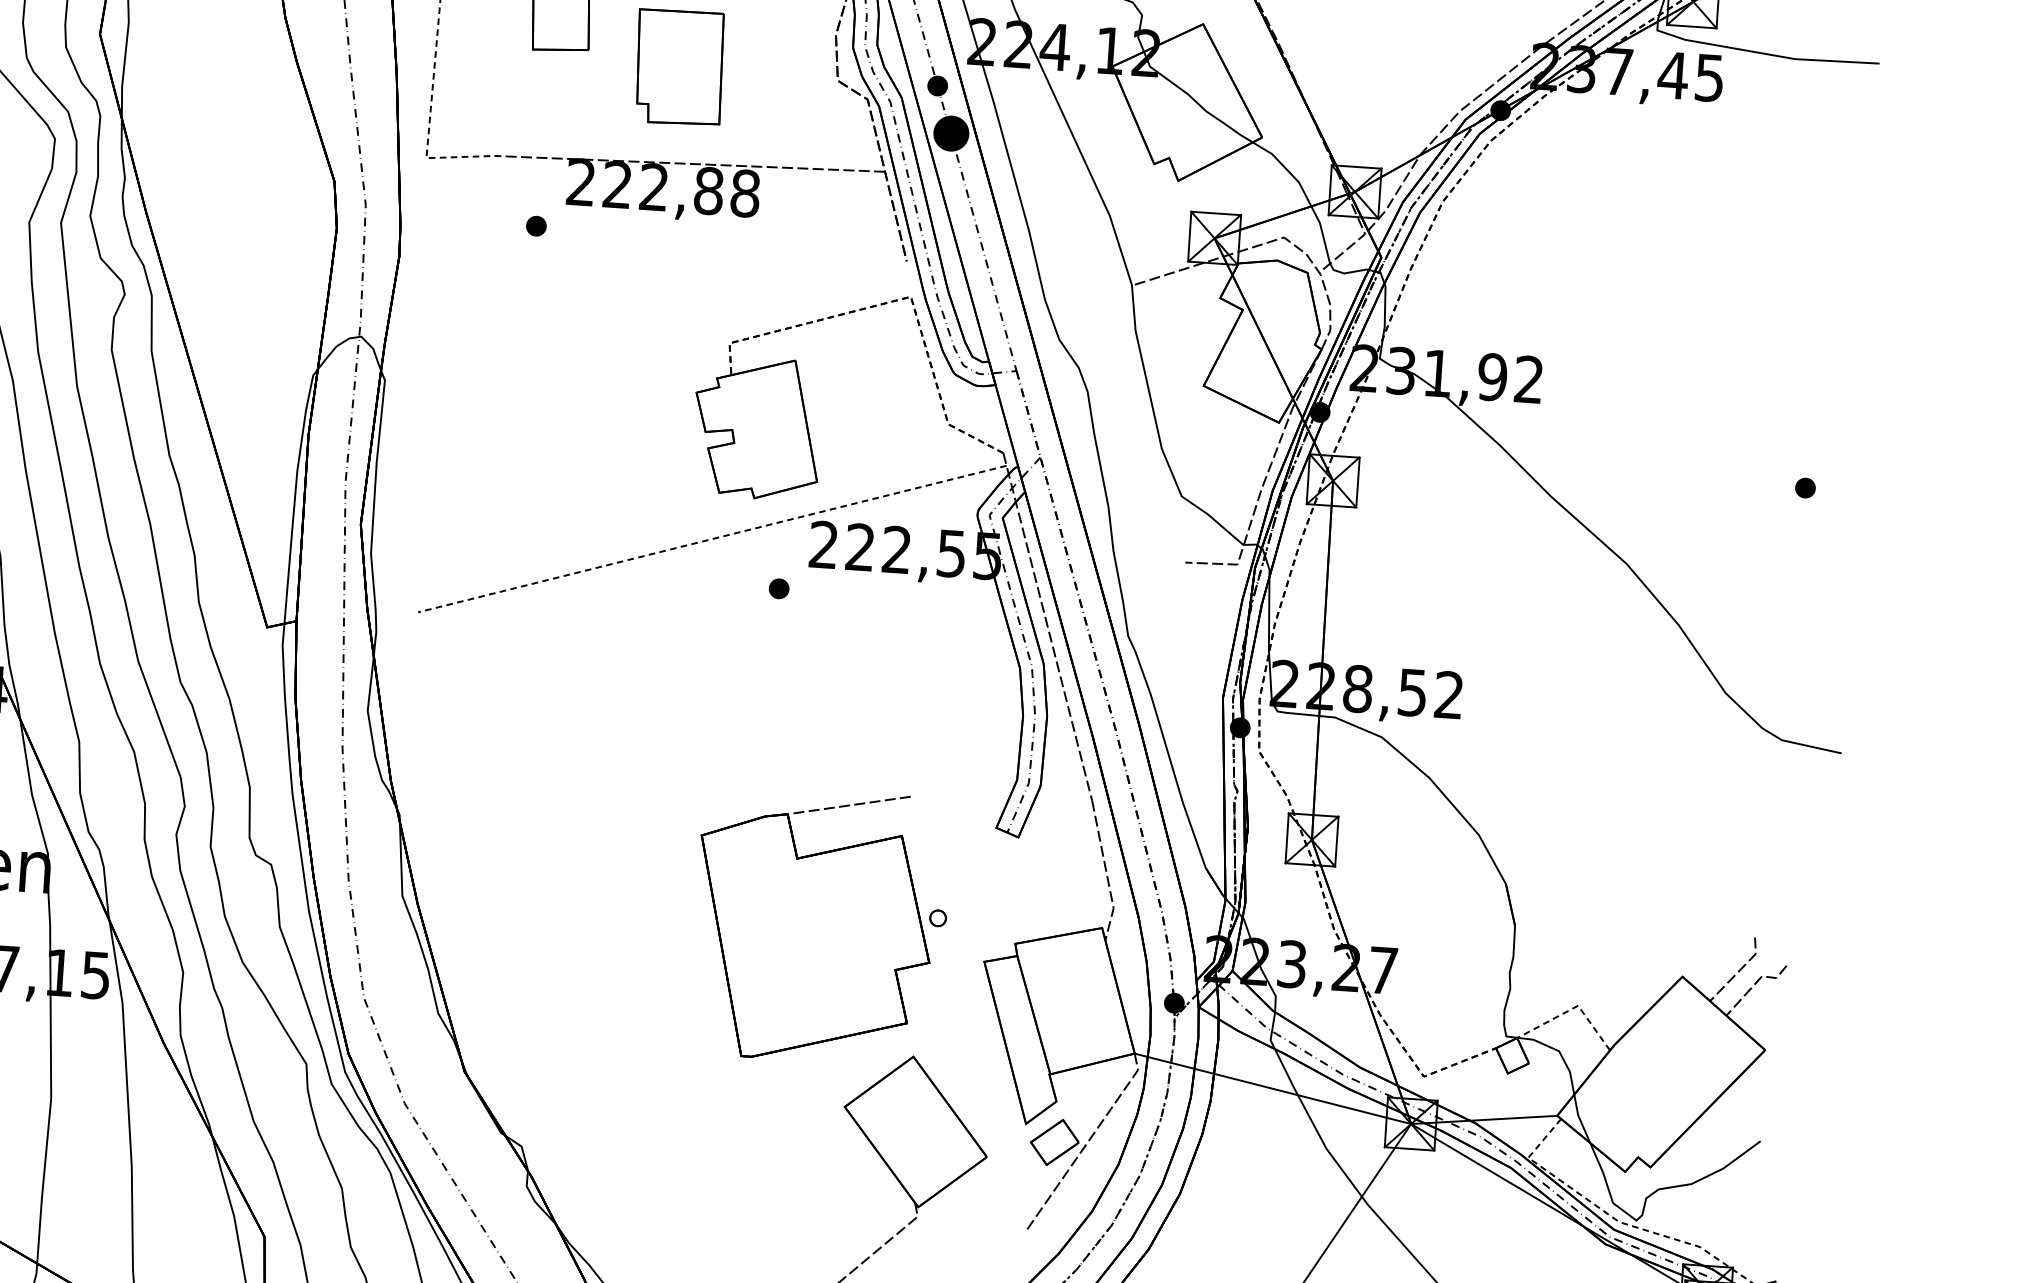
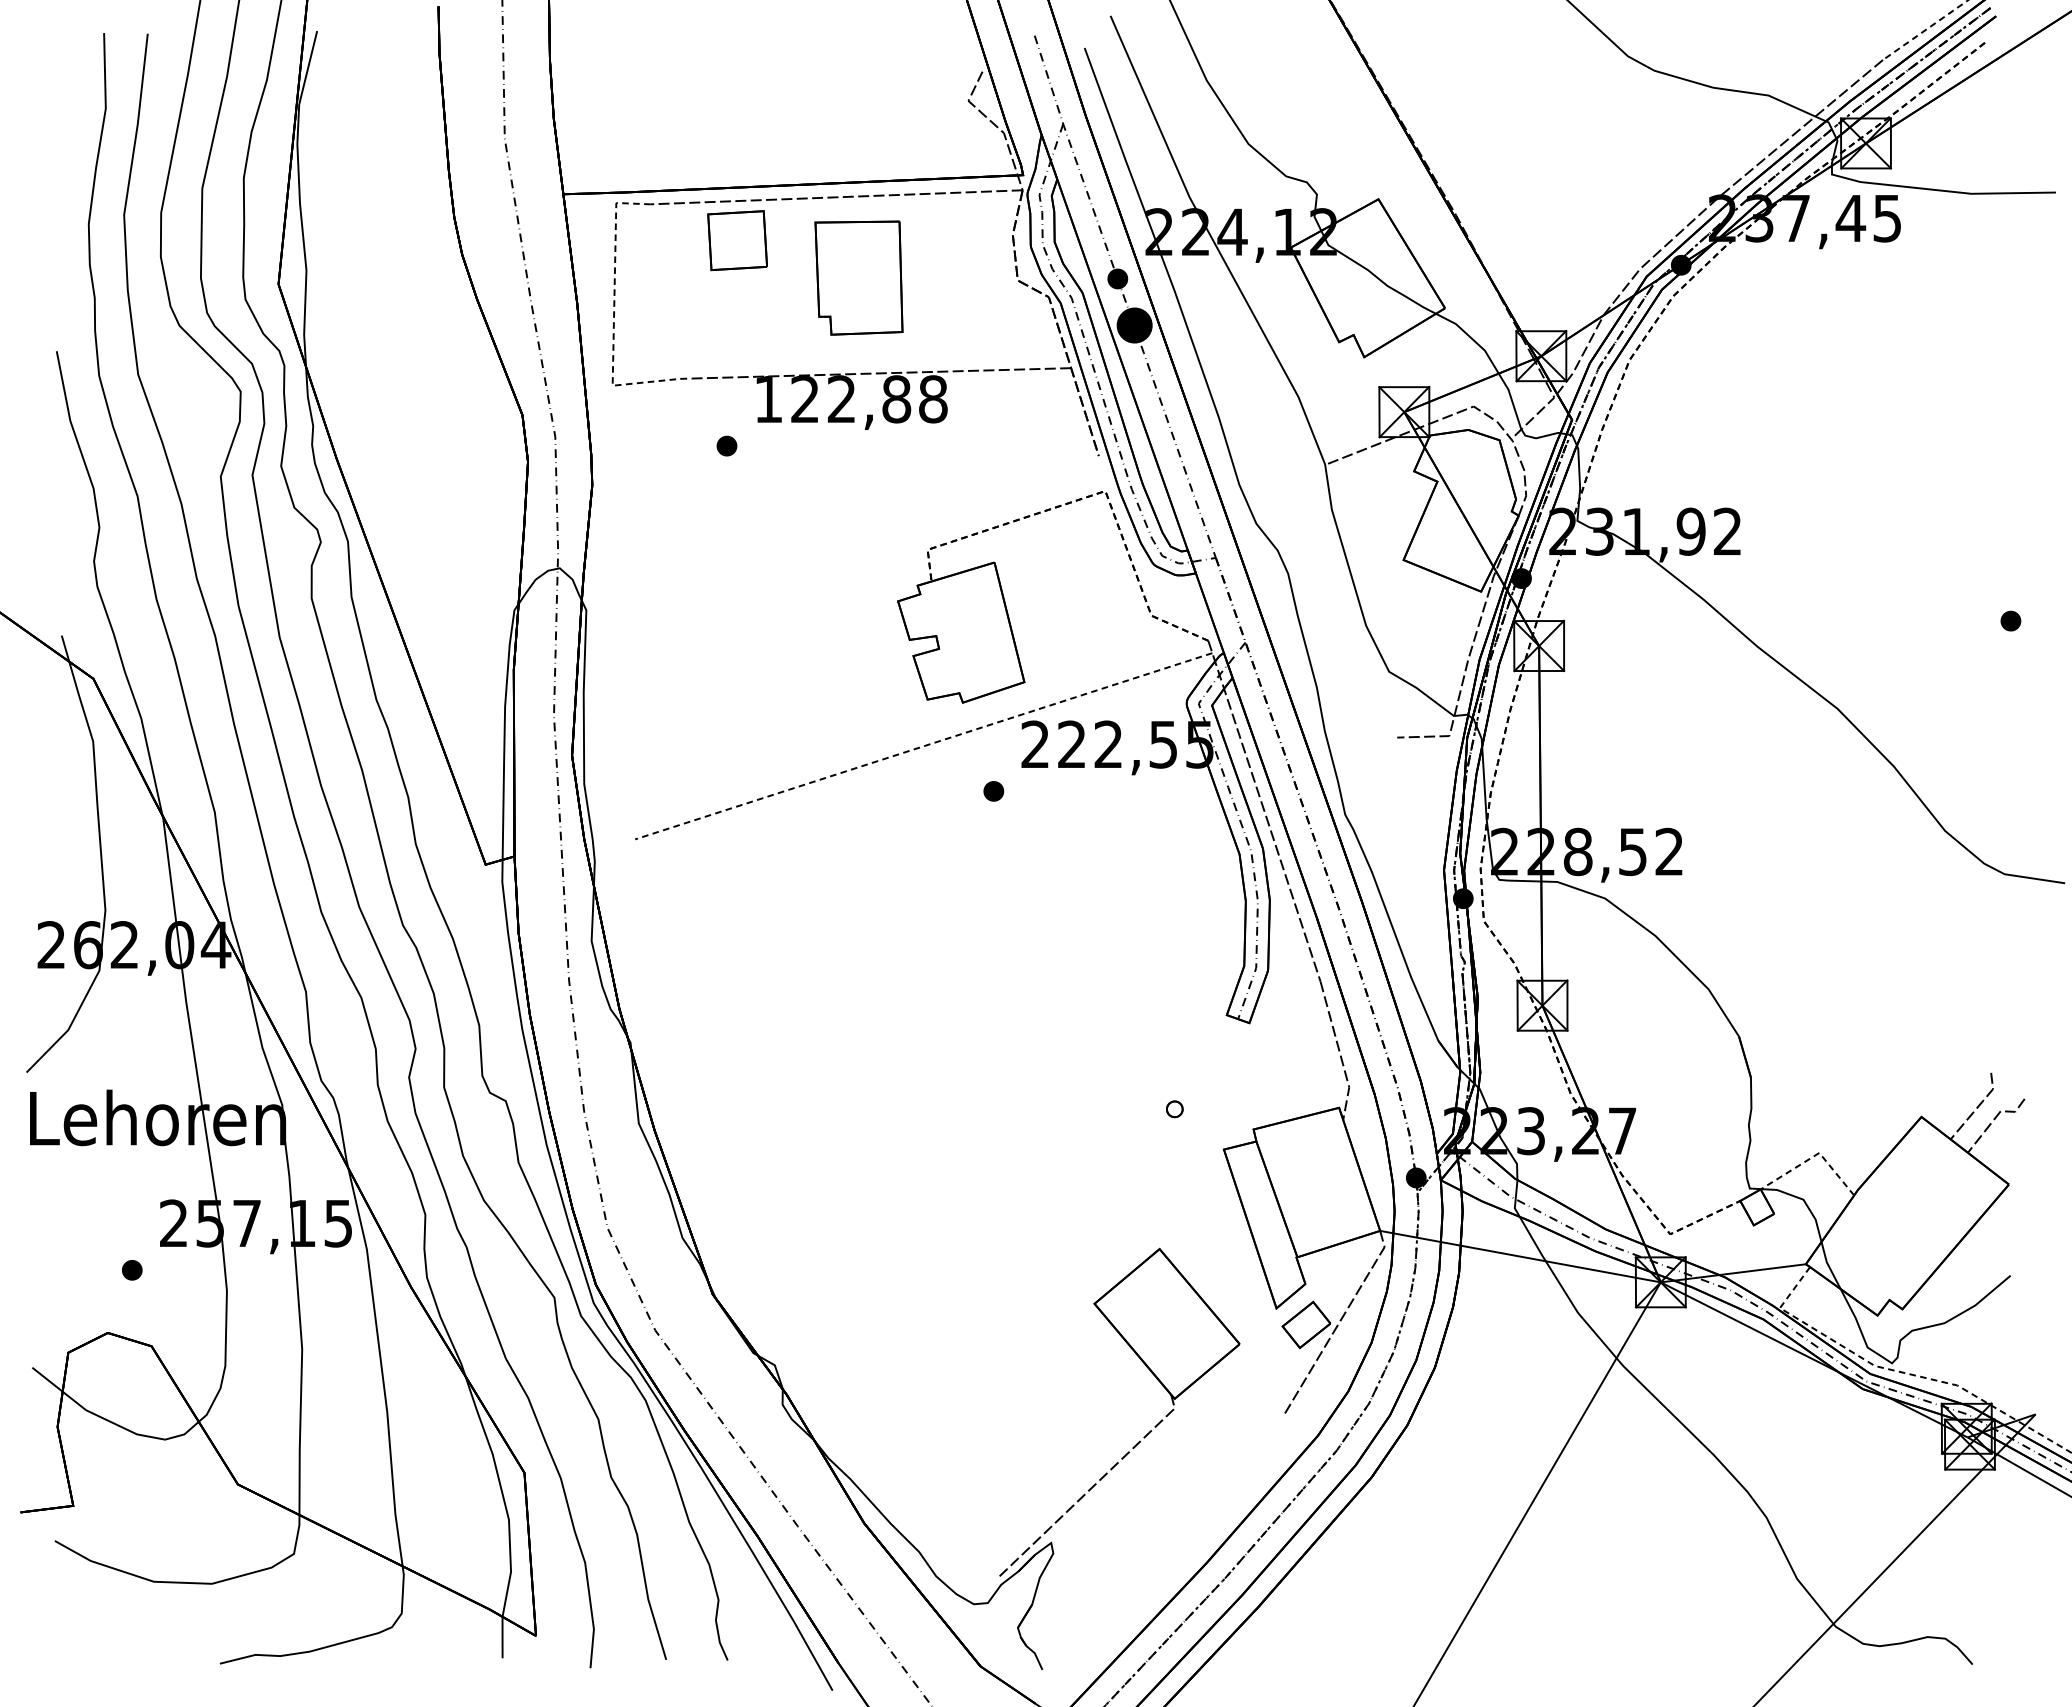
text: (580, 181) -> (767, 398), 222,88 -> 122,88
part: (813, 926) -> (1051, 1125), removed

